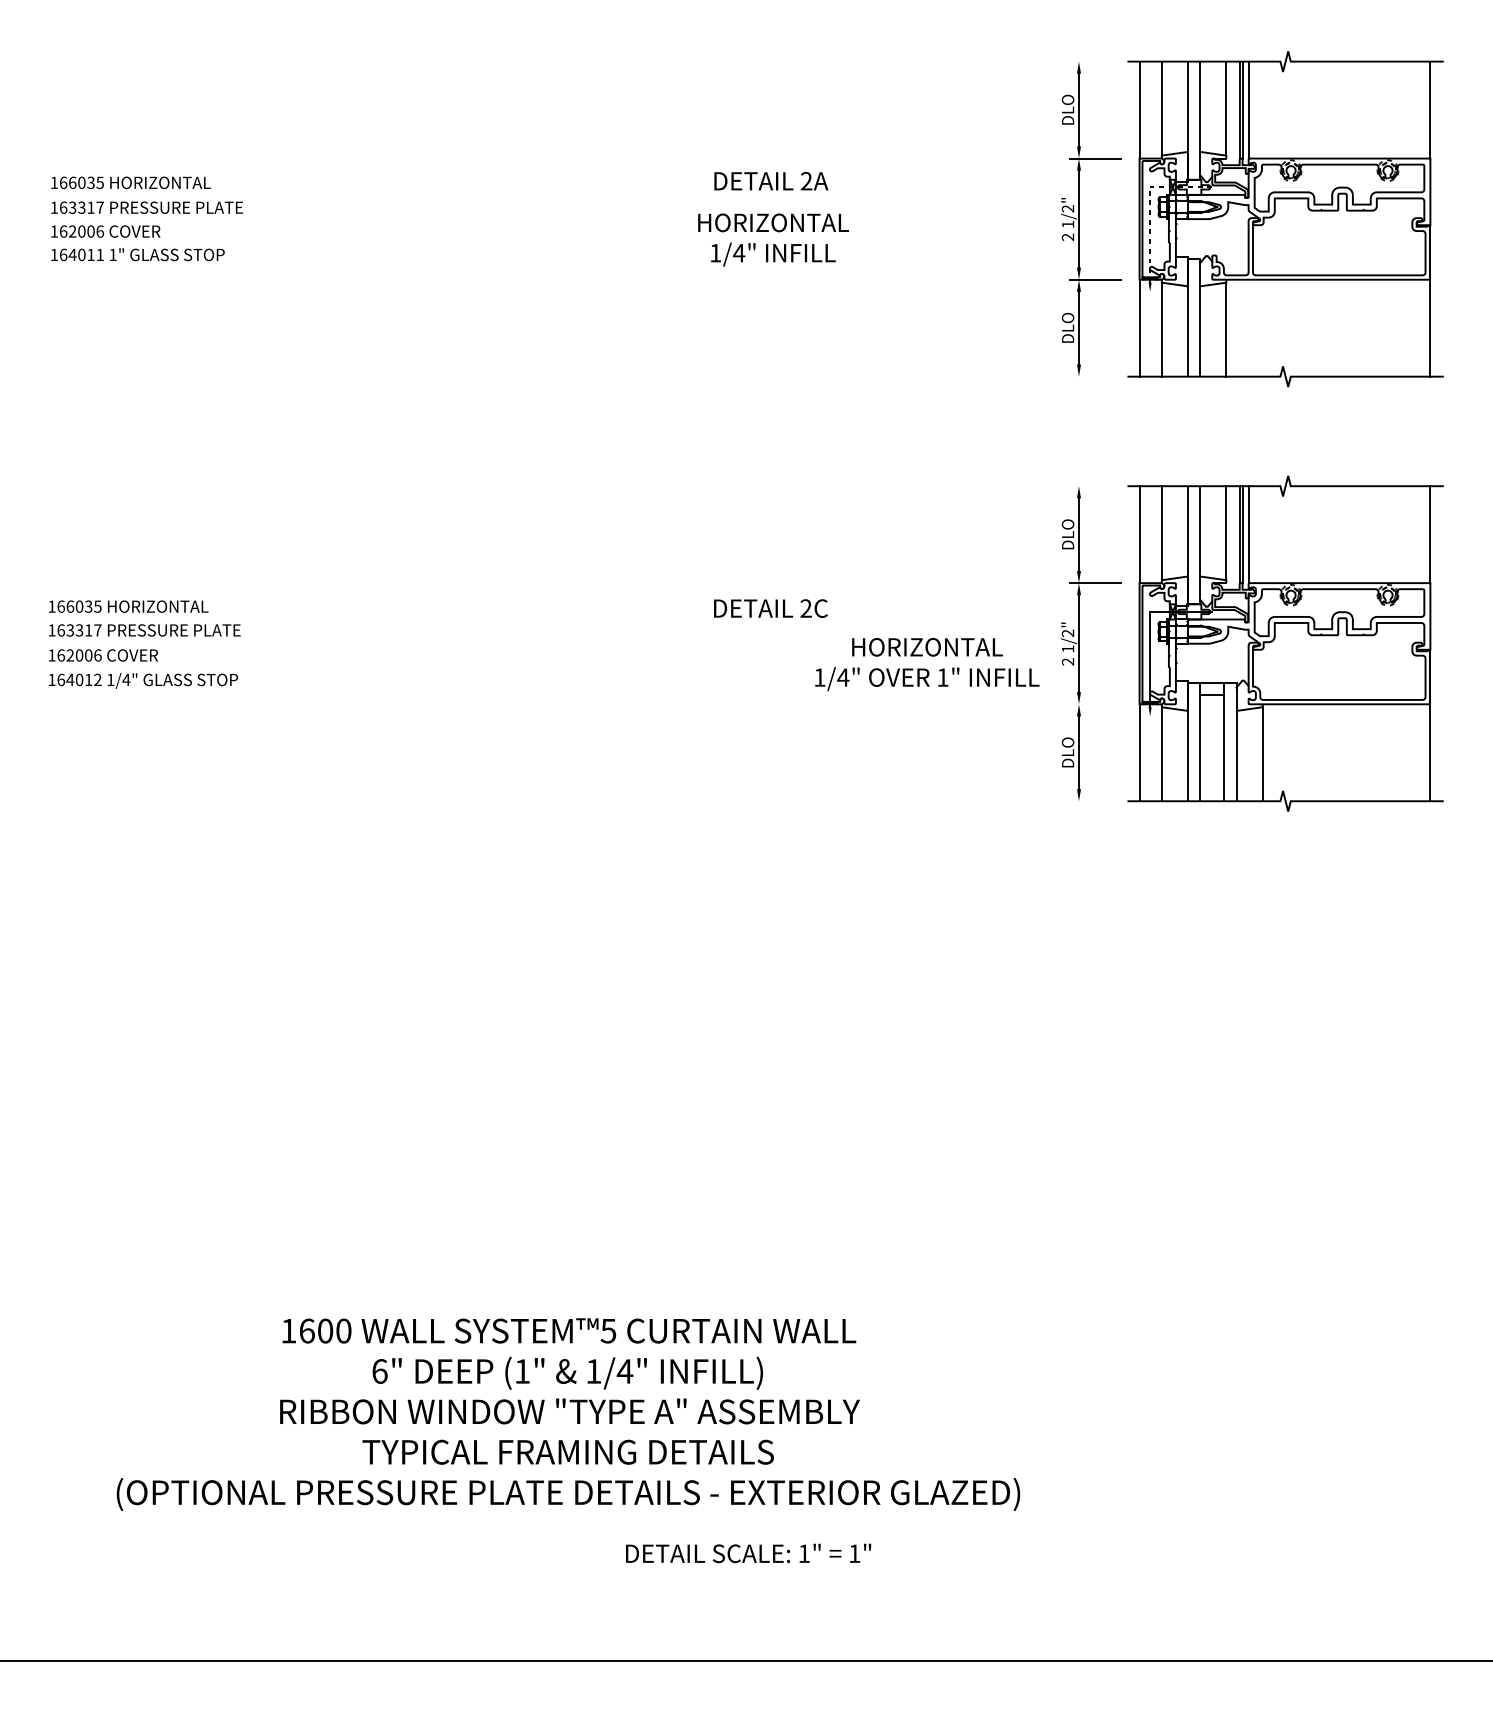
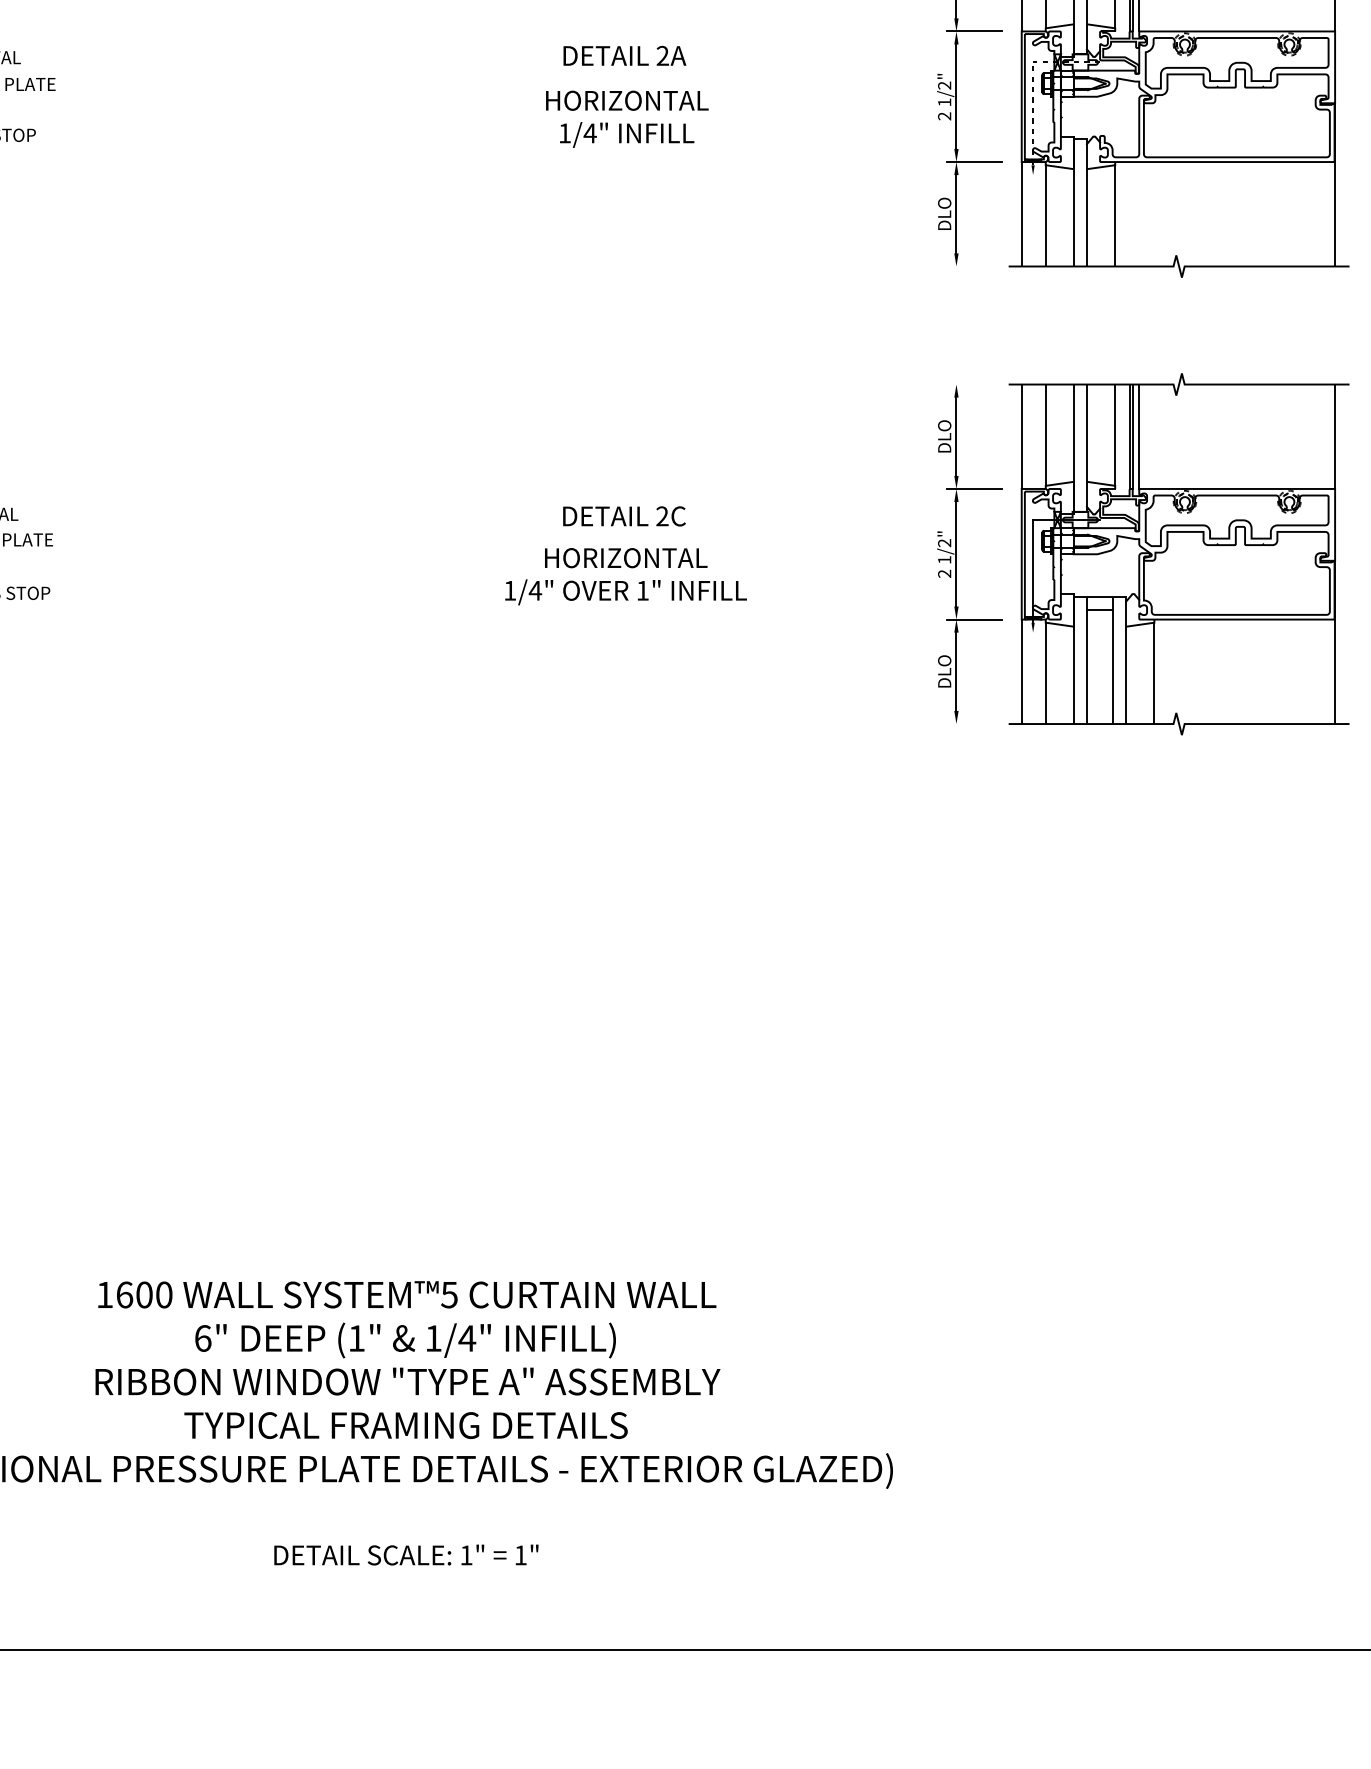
text: (927, 664) -> (626, 576), moved
line: (1095, 704) -> (974, 619), added
text: (748, 1553) -> (406, 1555), moved

